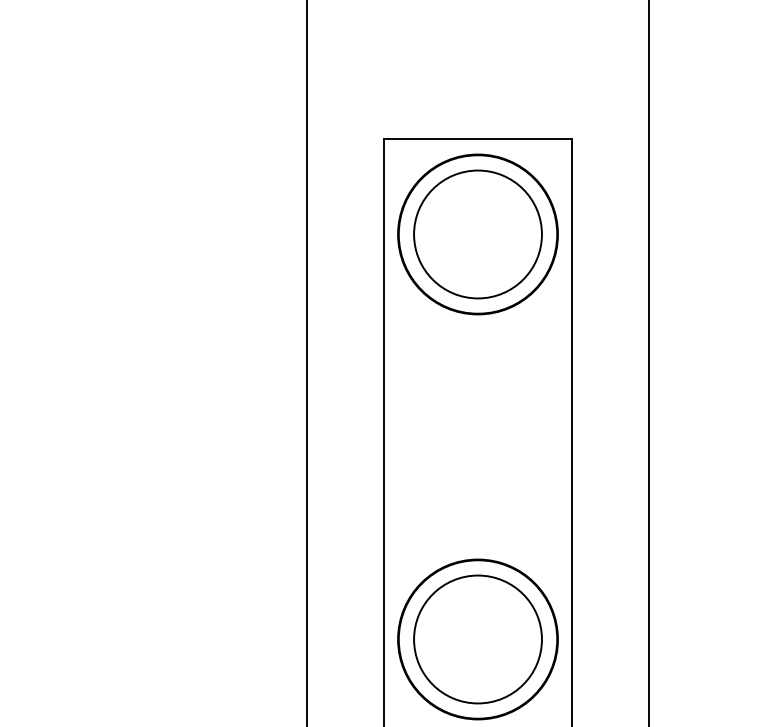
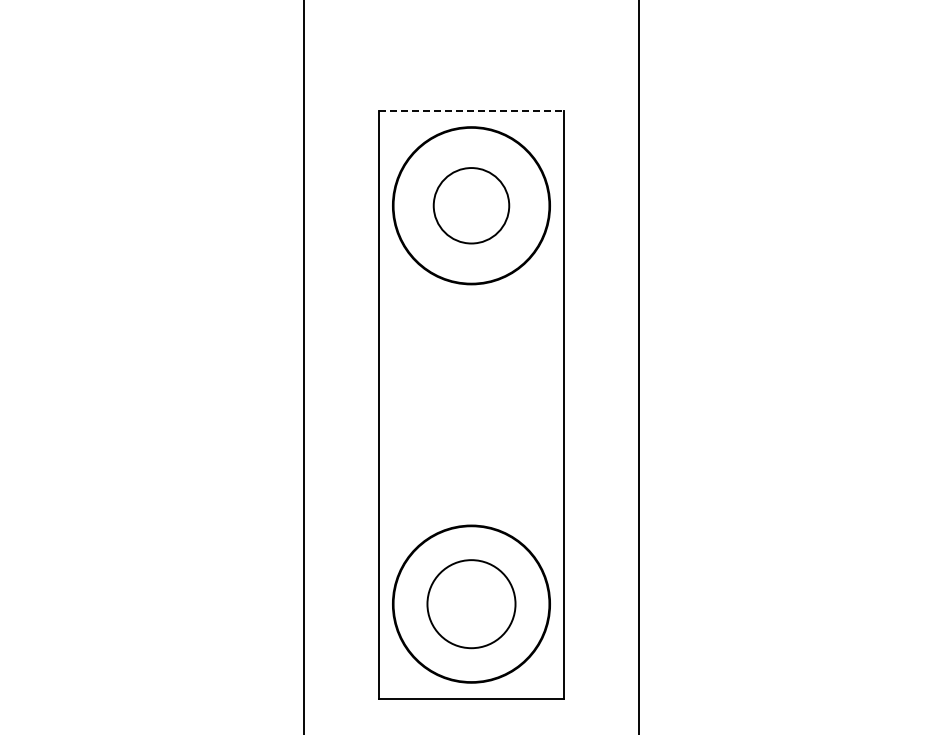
line: (478, 138) -> (471, 111), solid -> dashed
circle: (478, 234) -> (471, 205), size x0.6
circle: (478, 639) -> (471, 604), size x0.7

